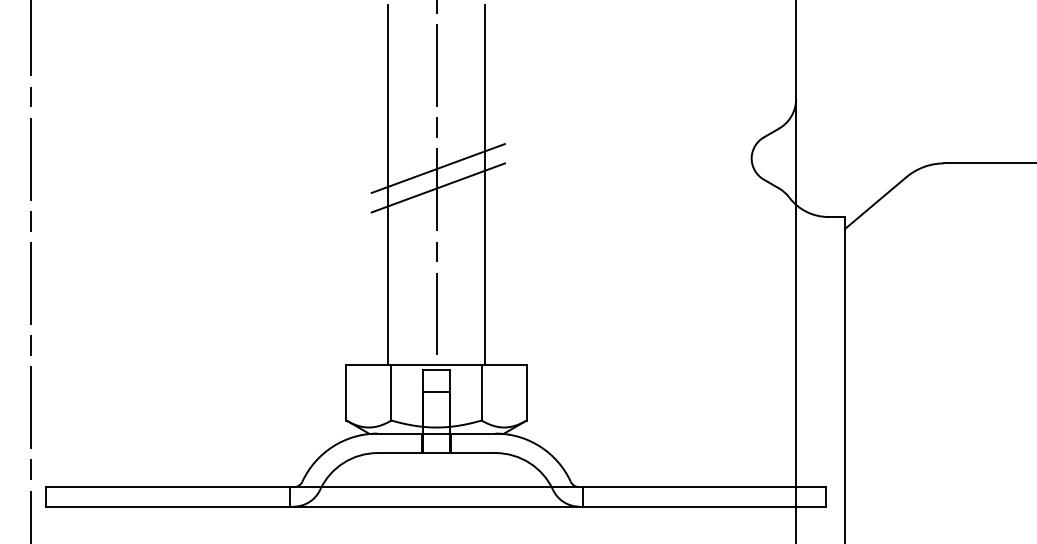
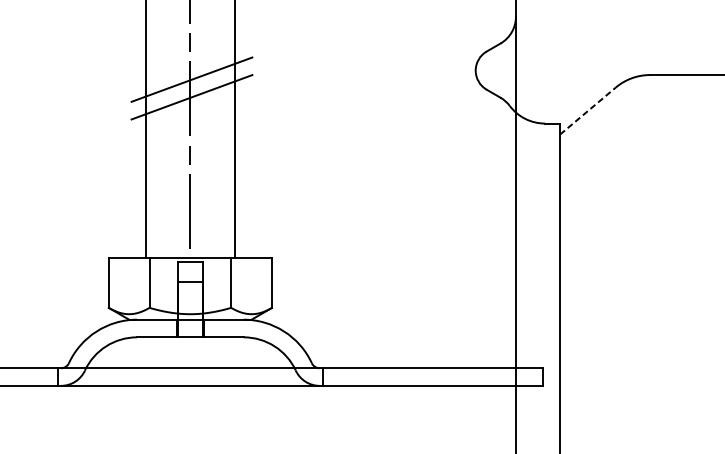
line: (876, 202) -> (588, 110), solid -> dashed

